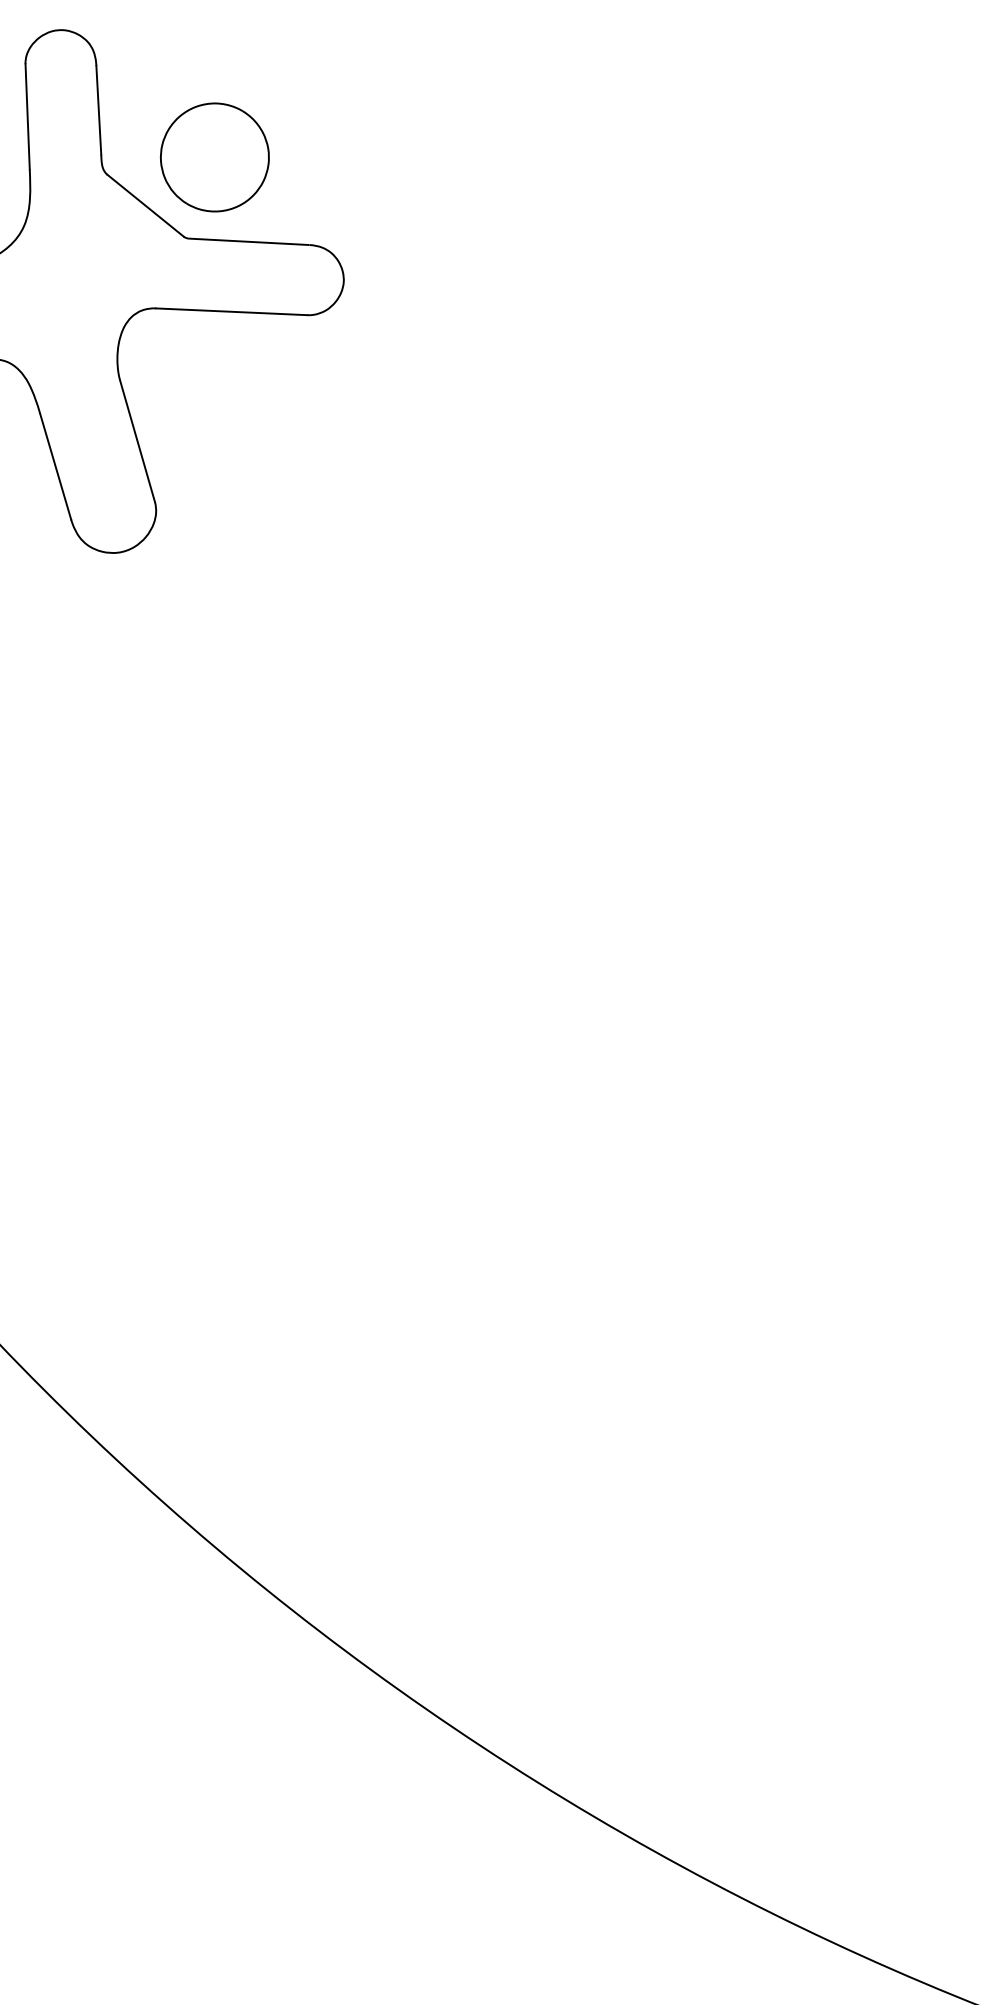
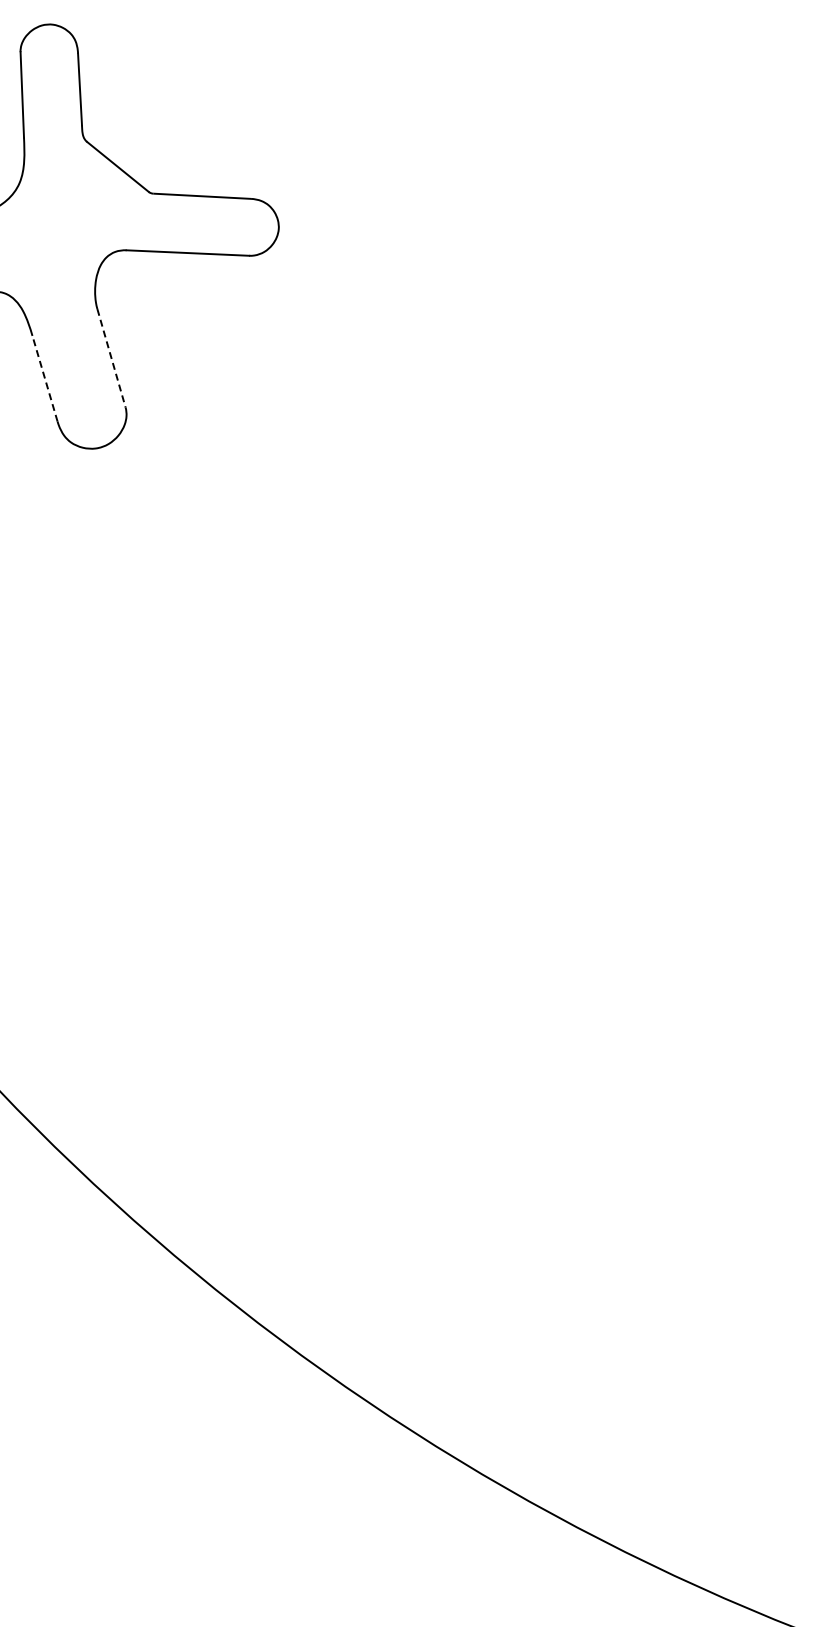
part: (214, 157) -> (173, 127), removed
line: (137, 441) -> (111, 358), solid -> dashed
line: (56, 466) -> (45, 378), solid -> dashed

